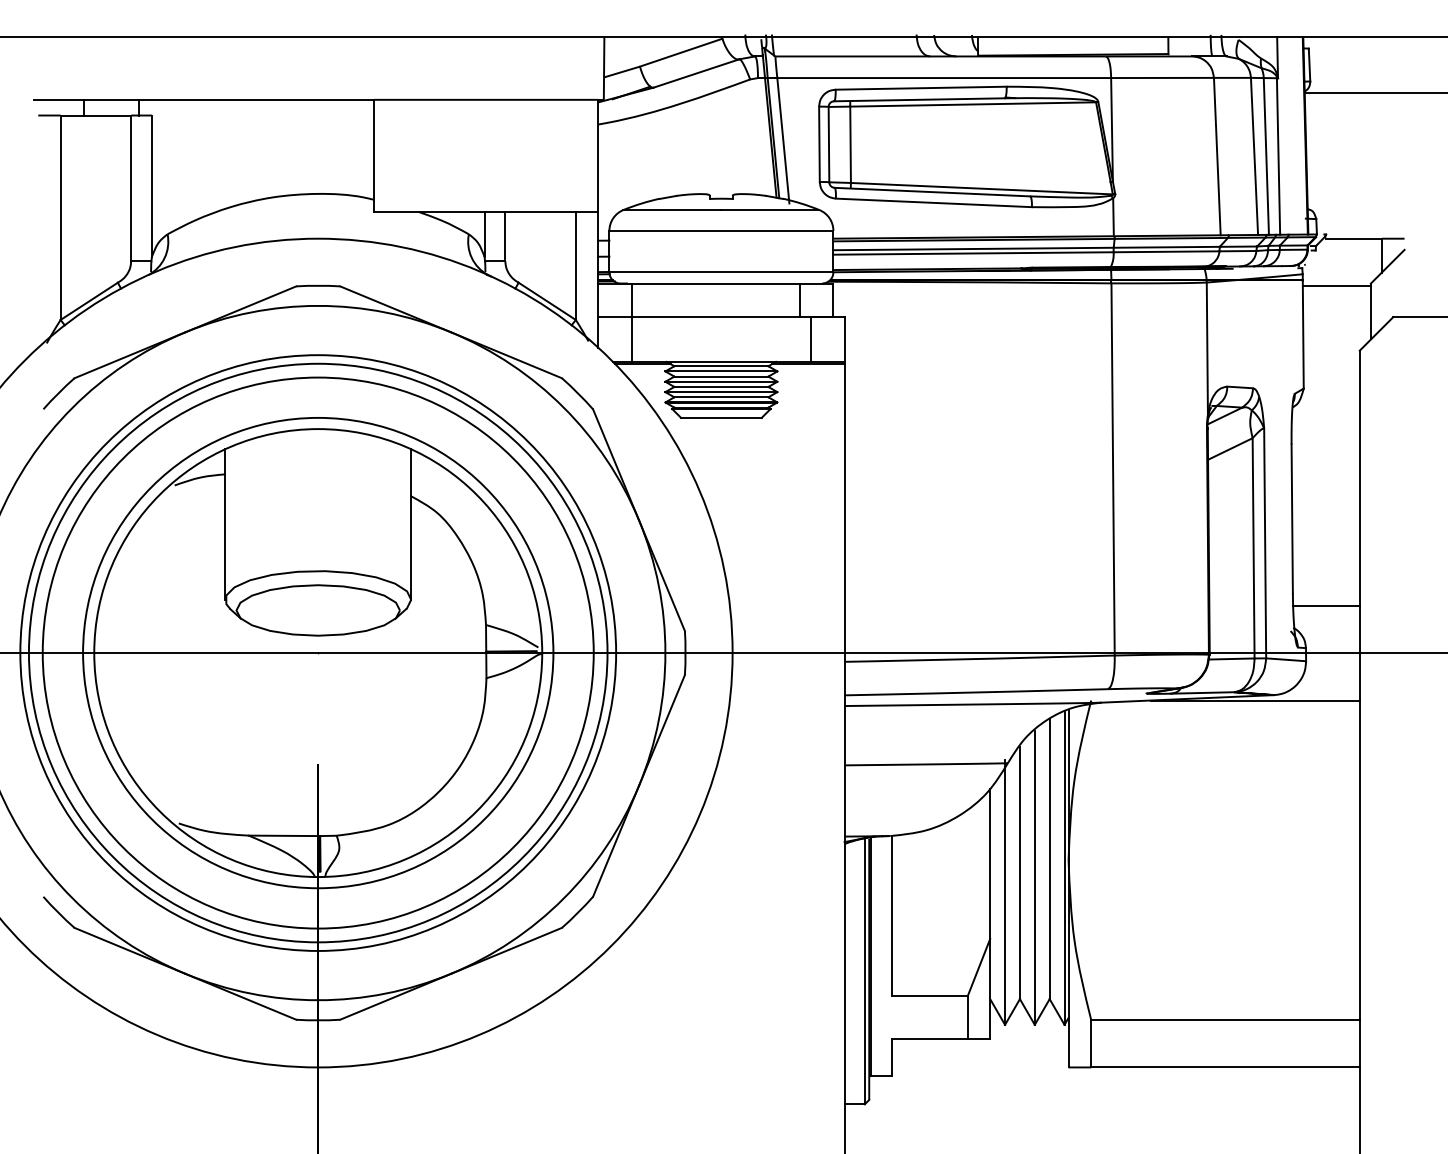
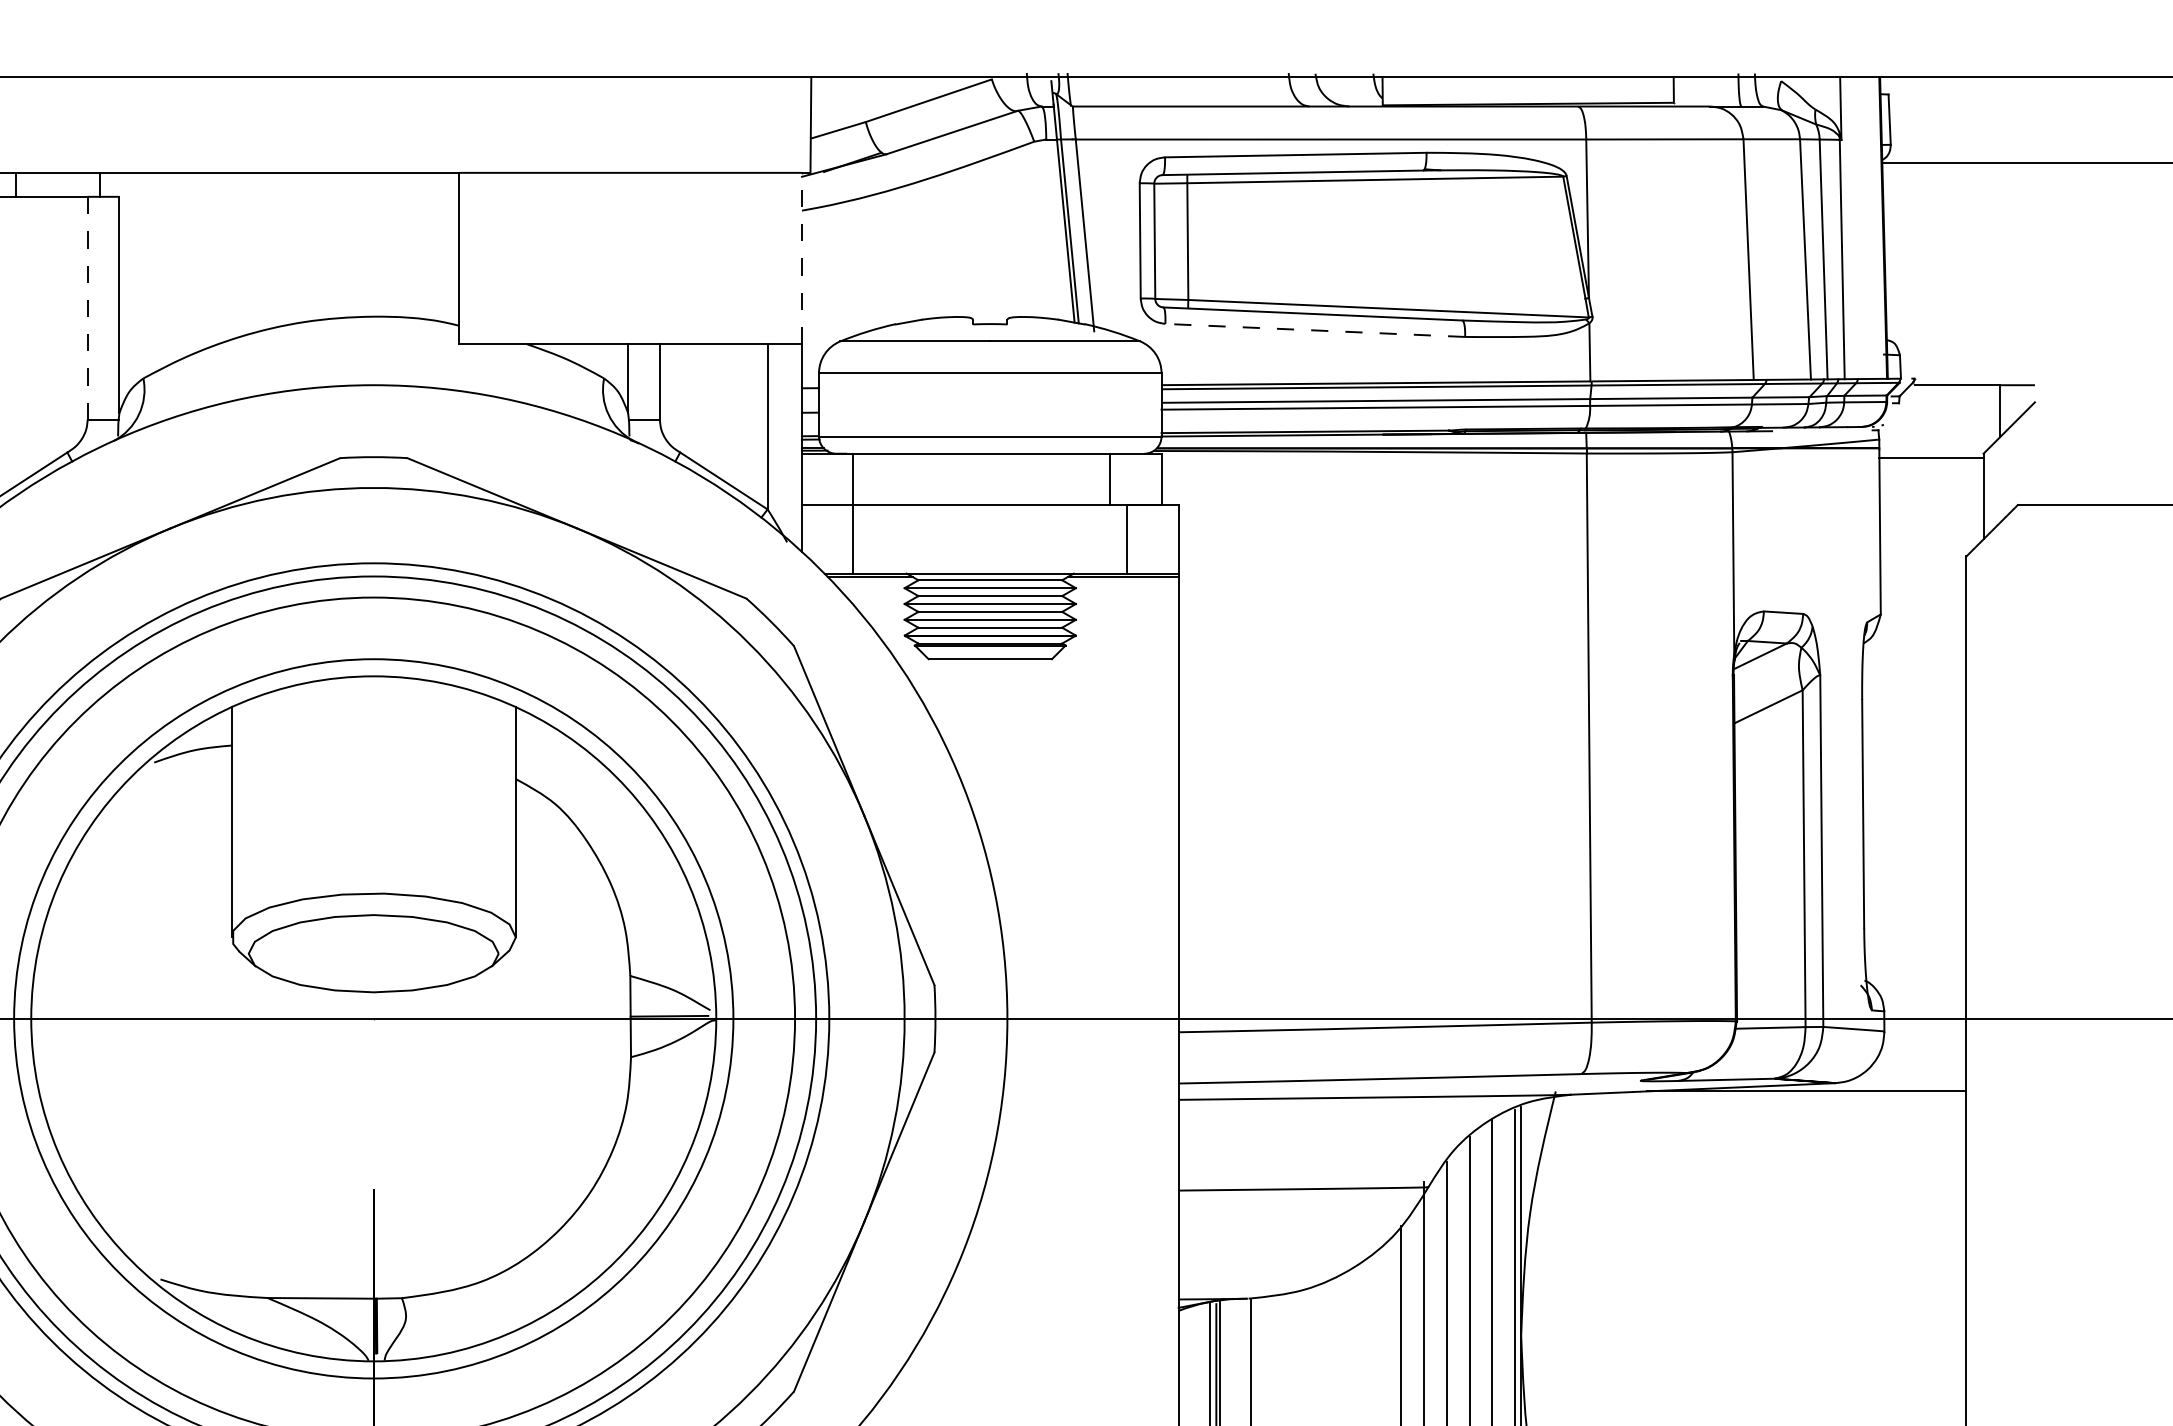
line: (598, 155) -> (802, 257), solid -> dashed
line: (131, 188) -> (88, 308), solid -> dashed
line: (933, 202) -> (1314, 329), solid -> dashed
line: (1326, 605) -> (1915, 946), removed

